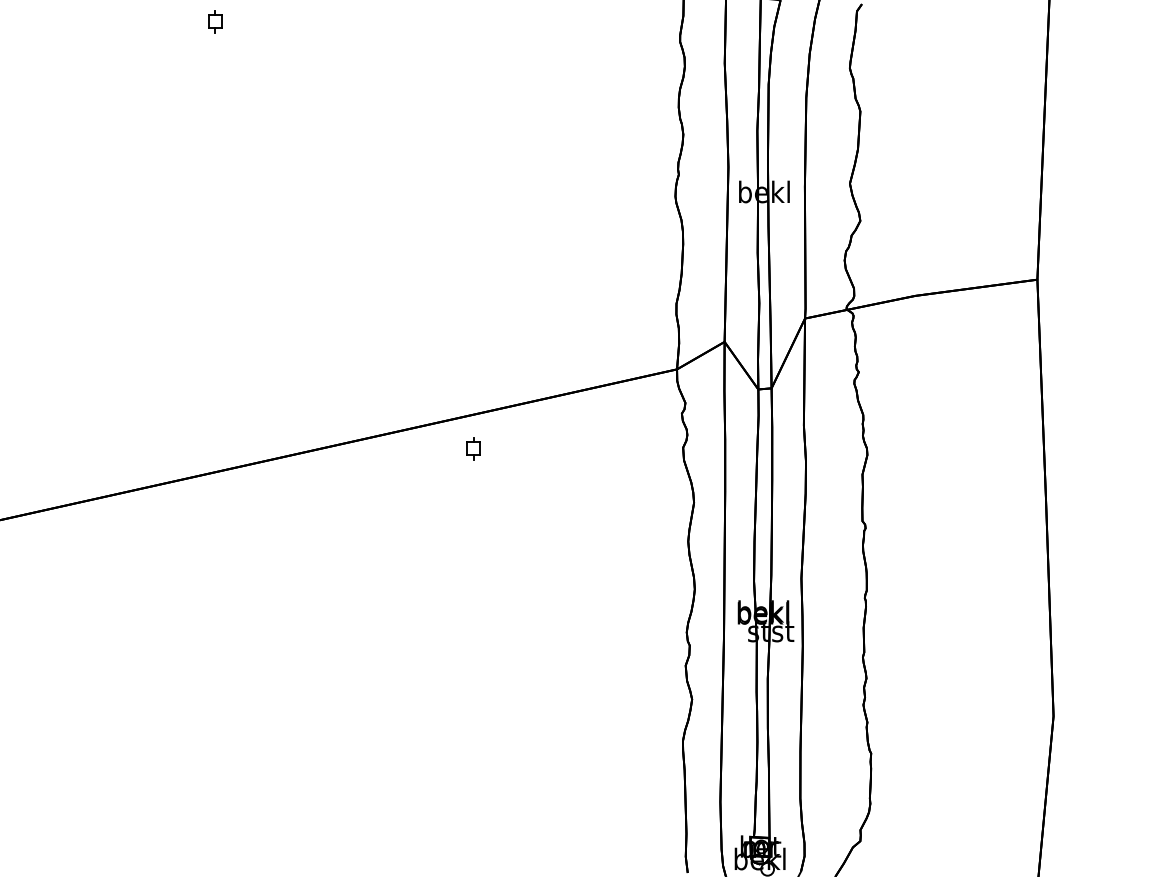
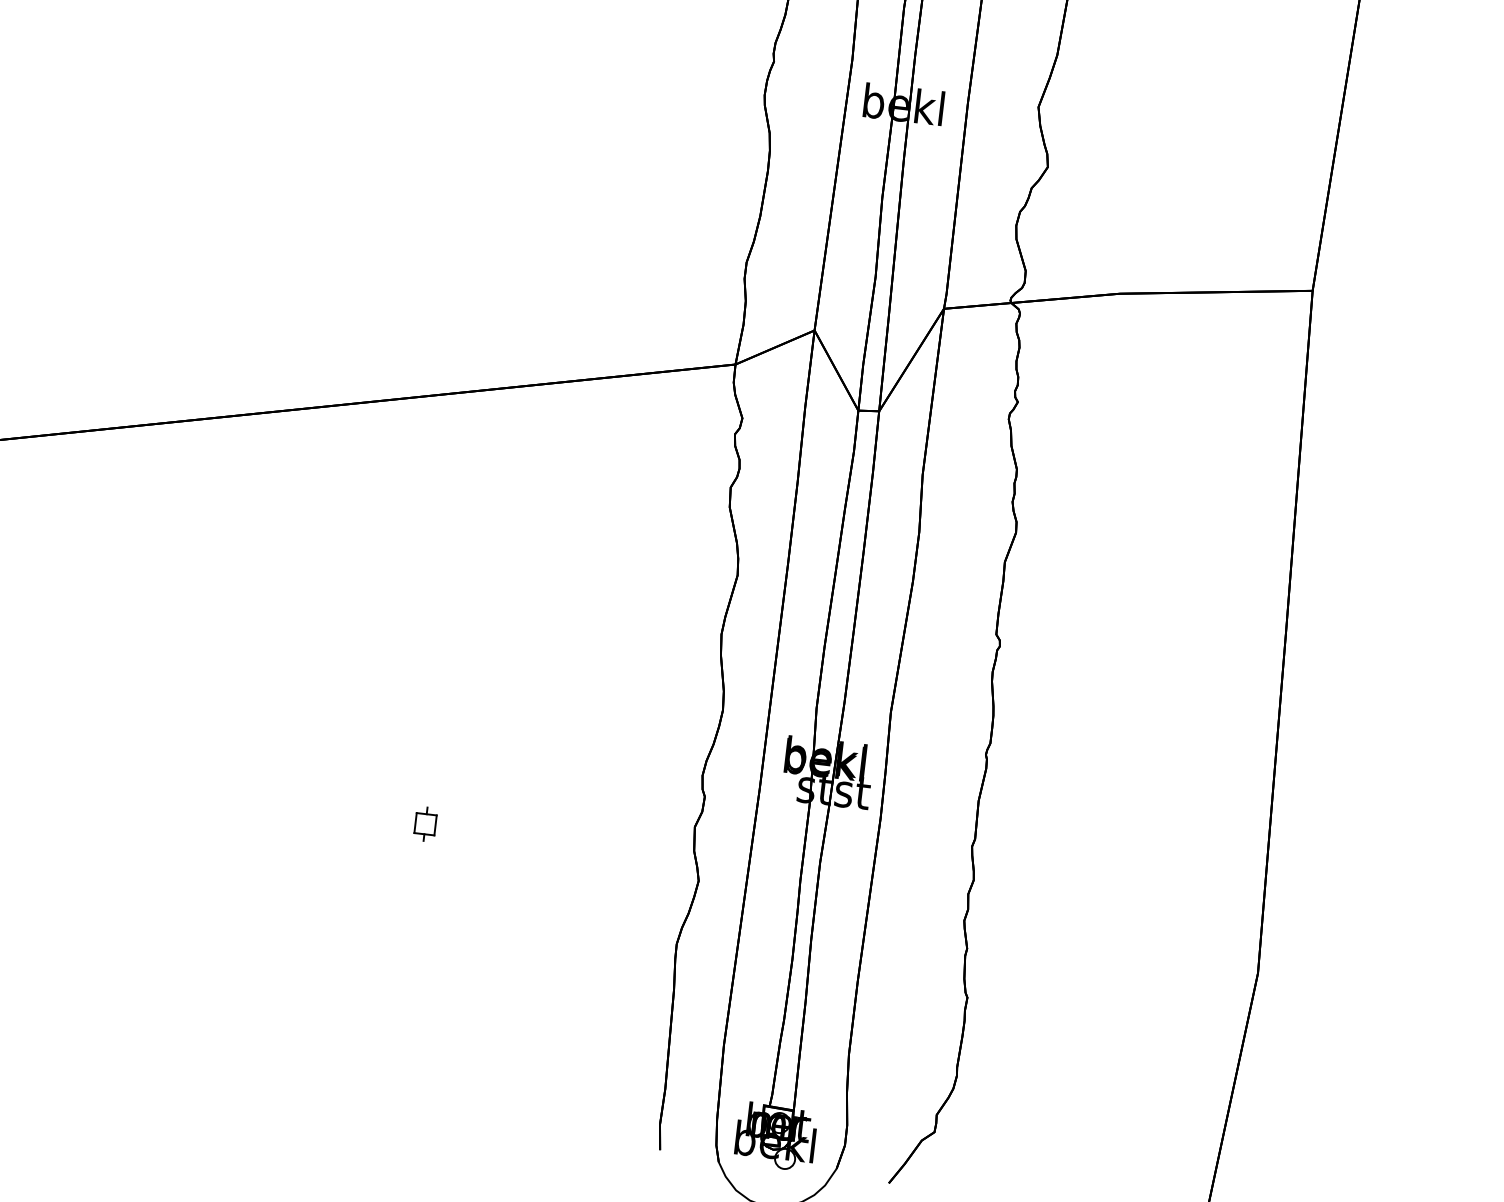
part: (473, 448) -> (425, 823), moved

